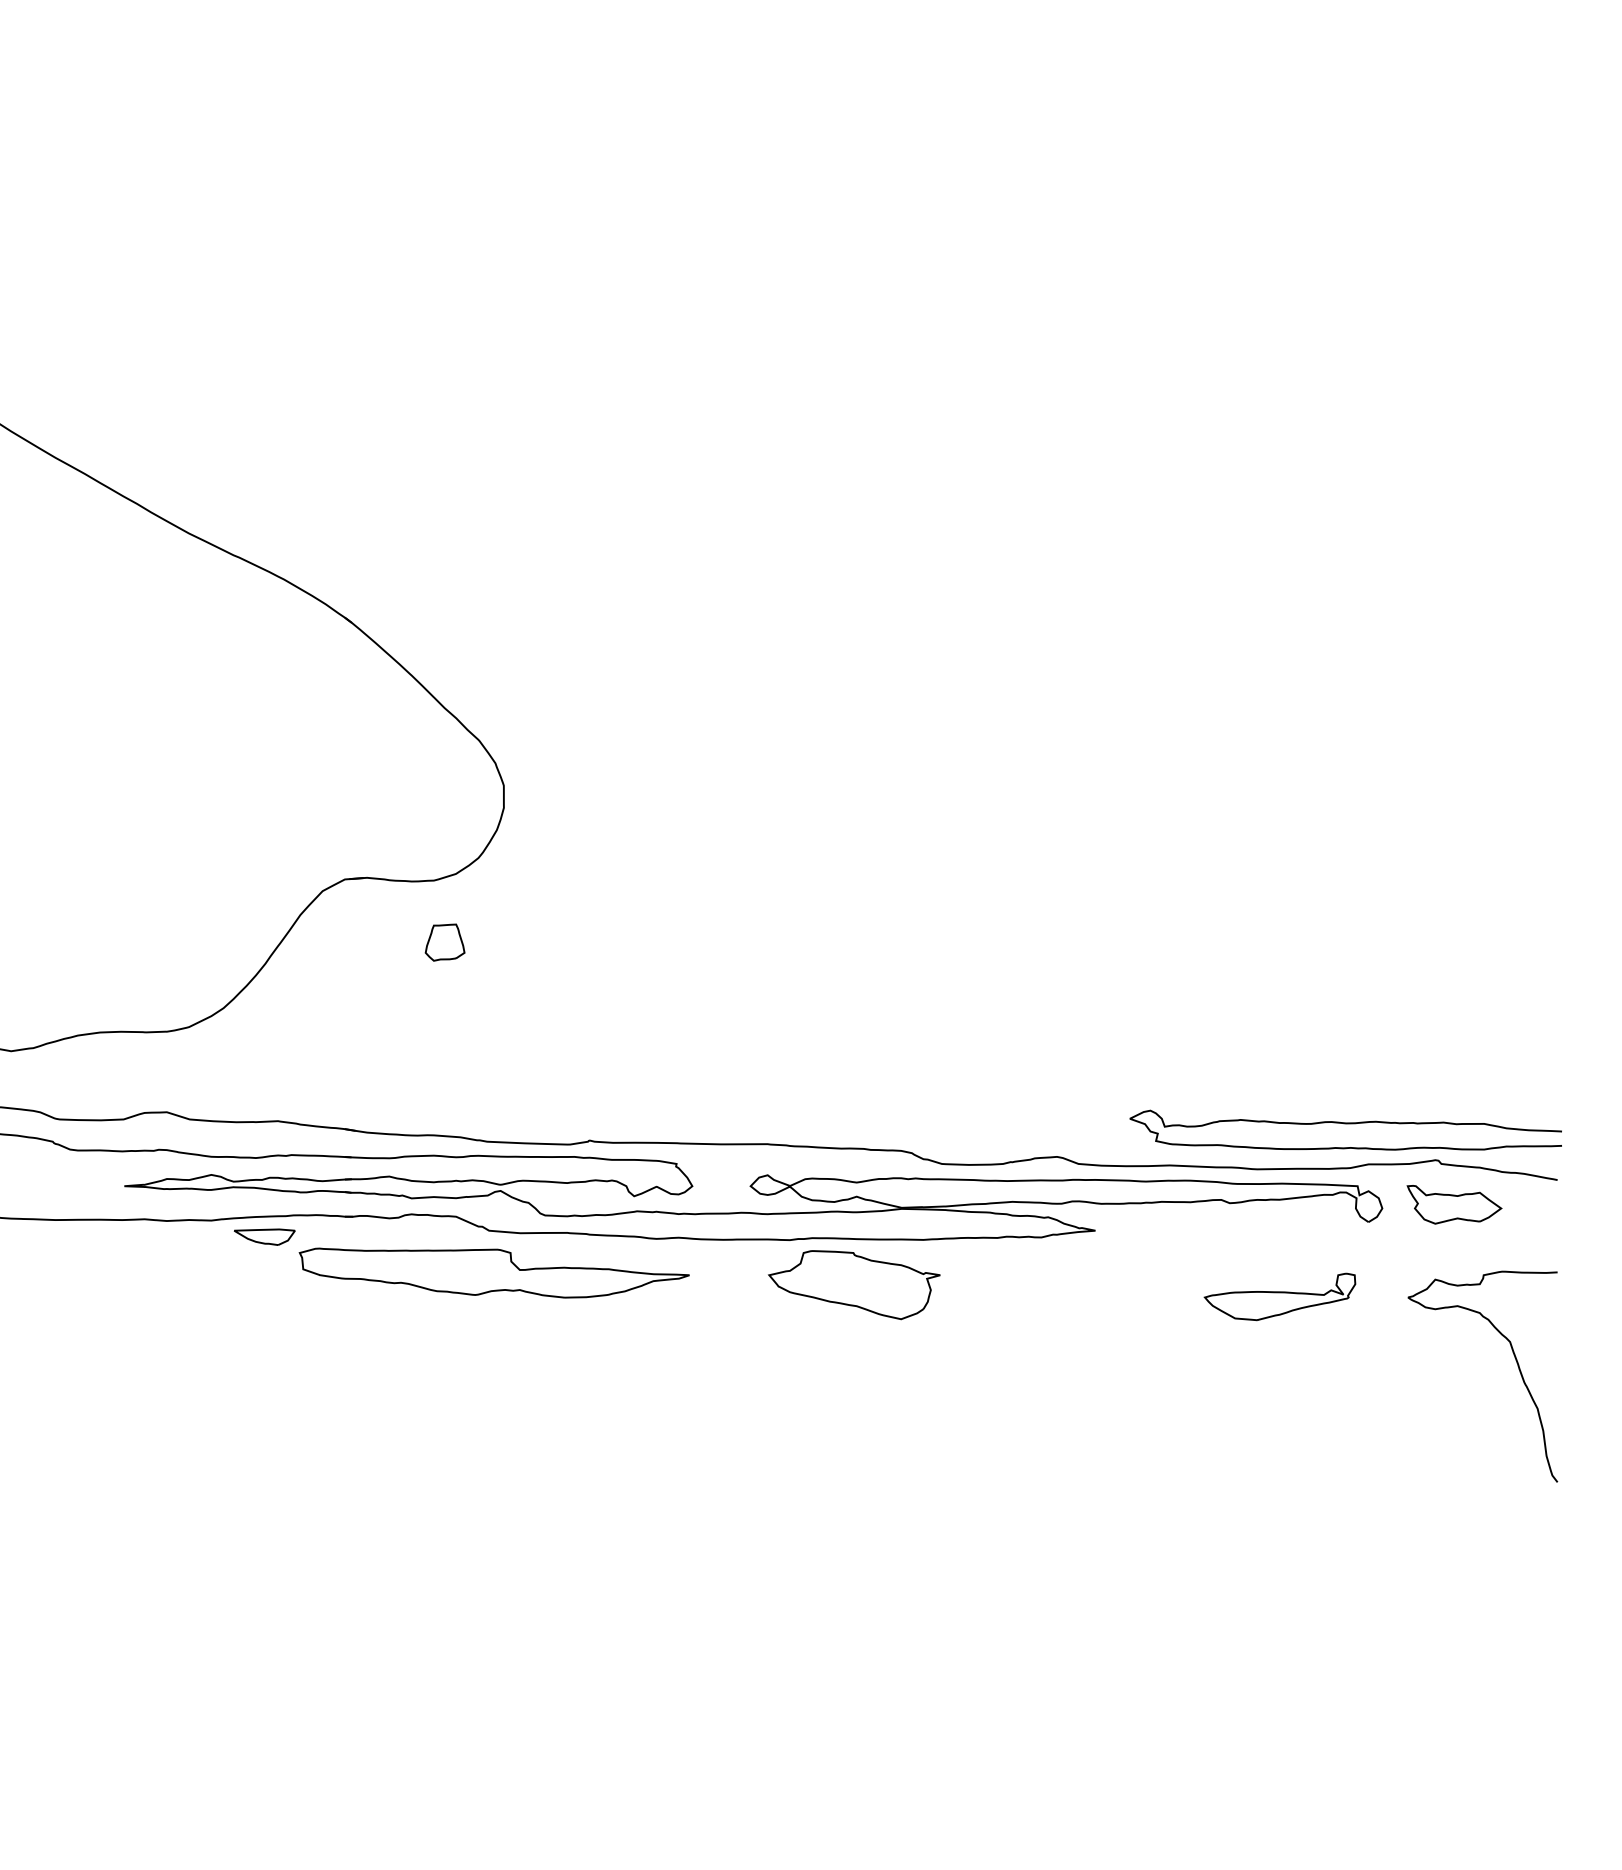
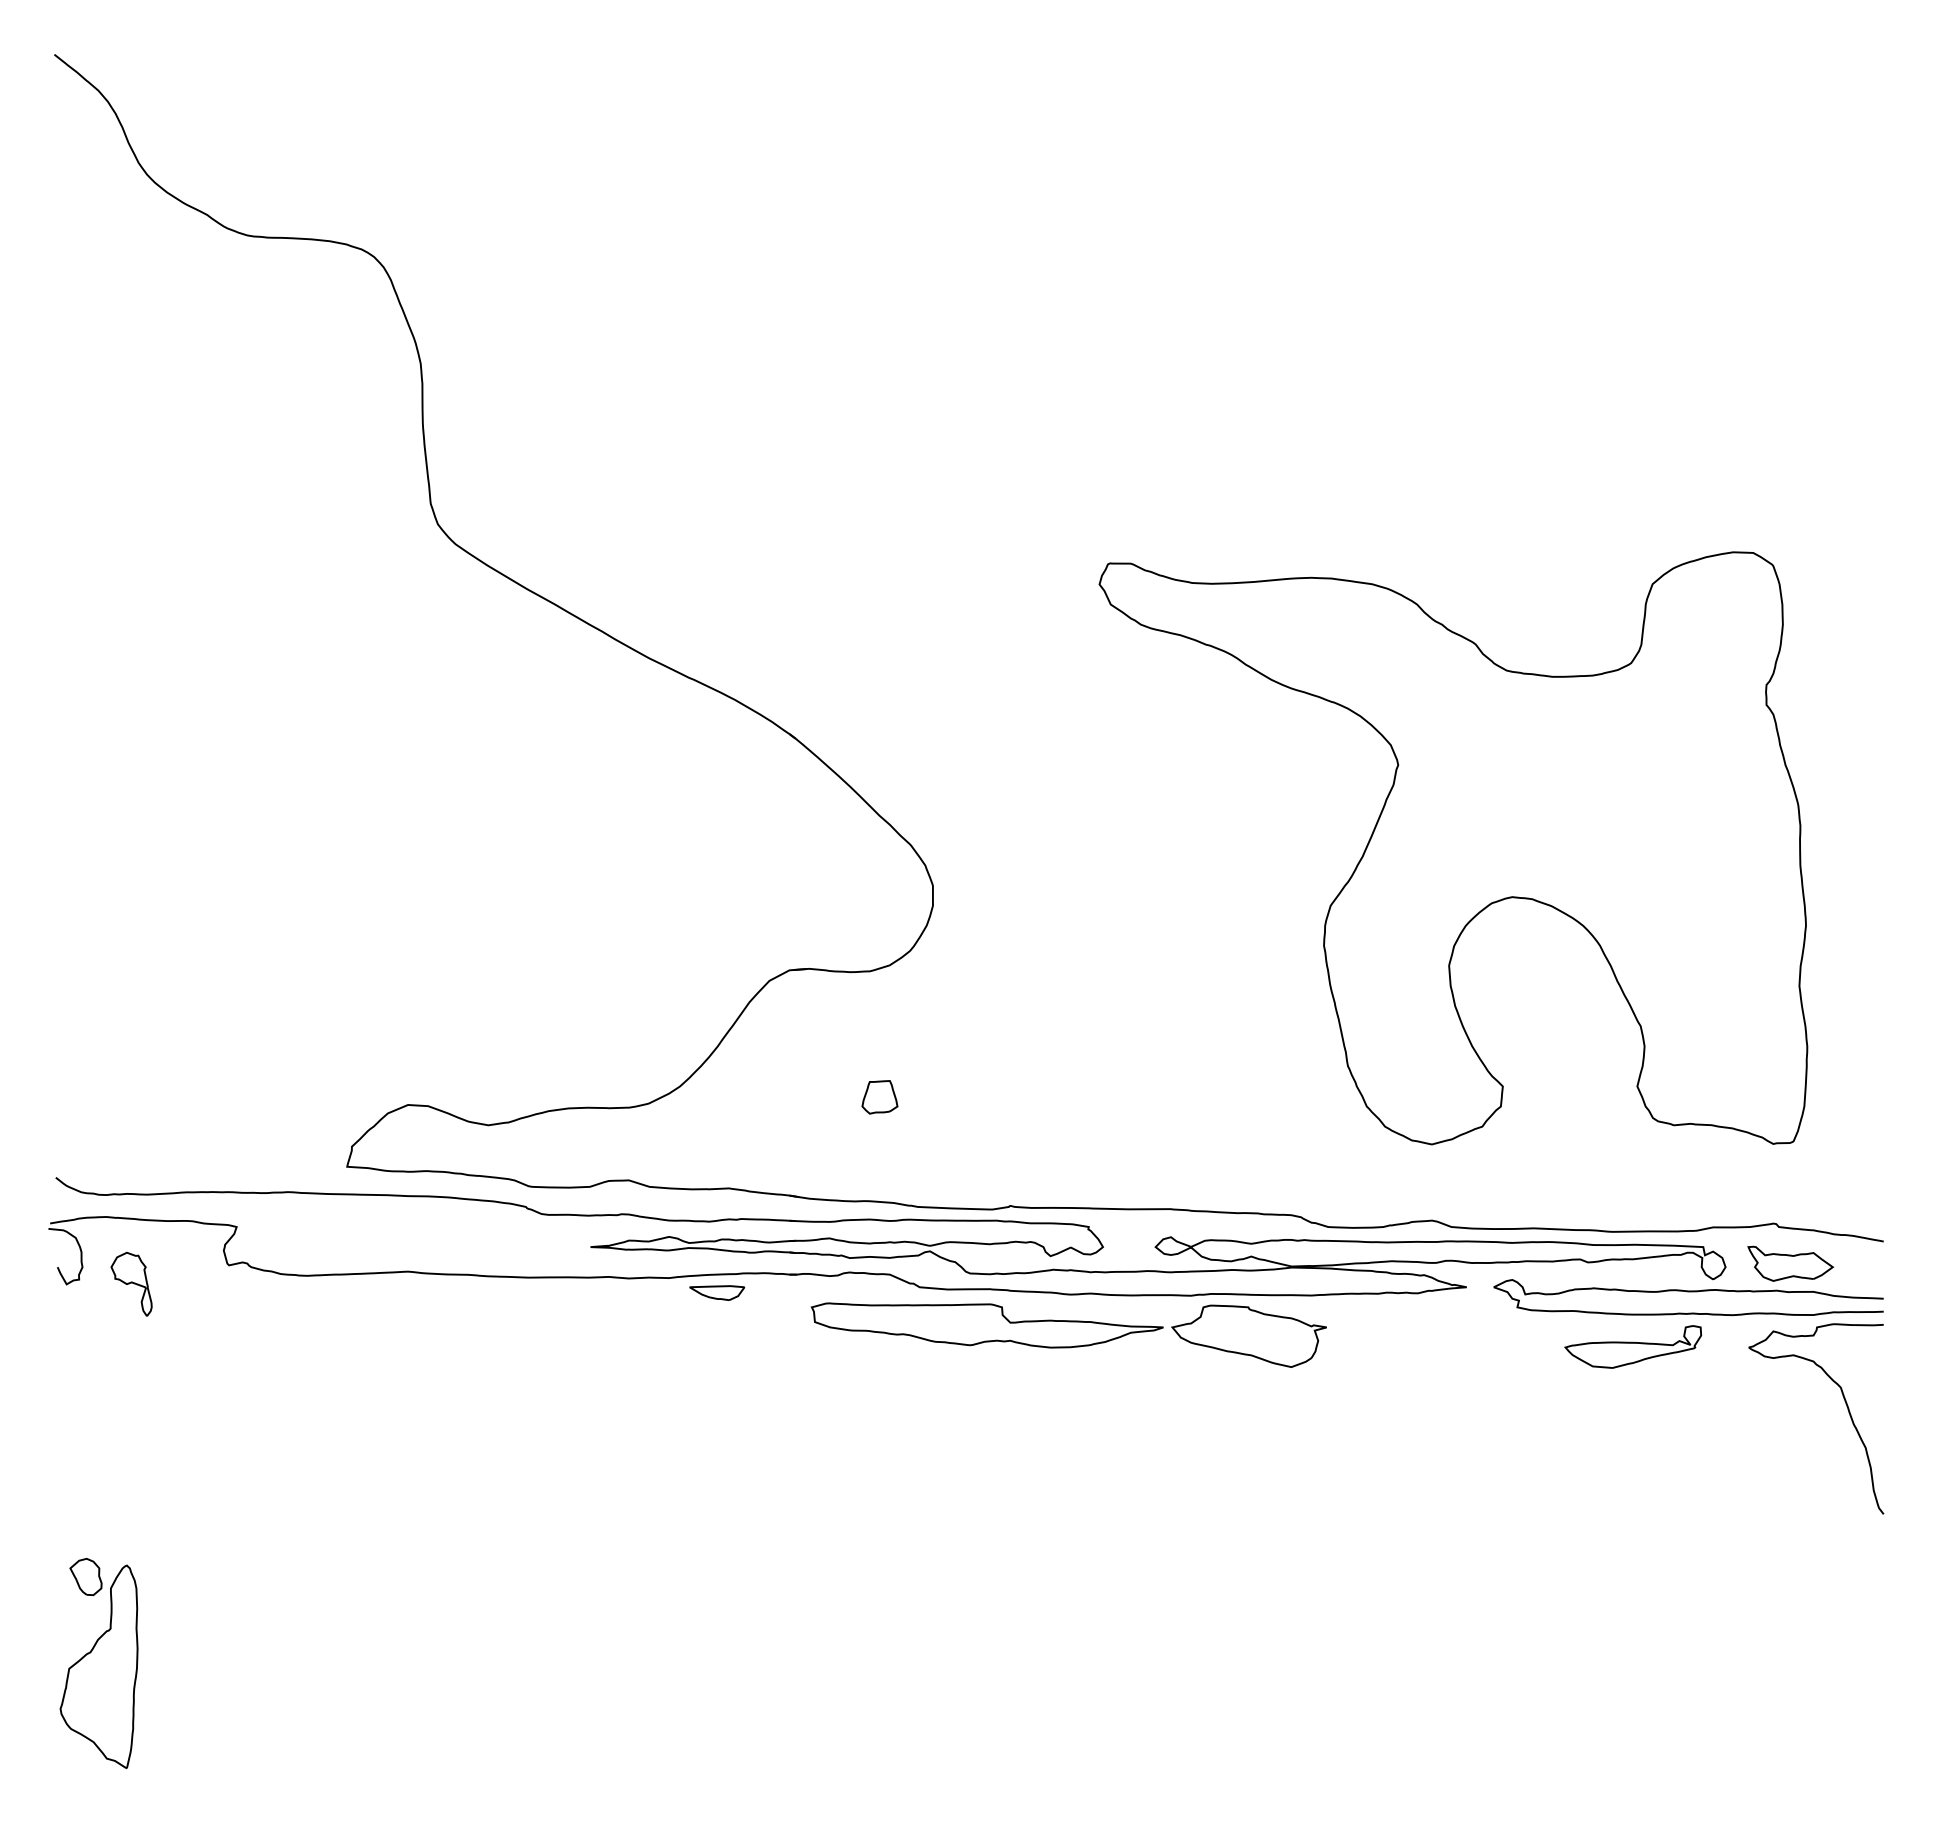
part: (1080, 744) -> (1453, 848), added
part: (444, 942) -> (879, 1097), moved
curve: (1345, 1124) -> (1688, 1292), moved
part: (493, 1273) -> (986, 1325), moved

